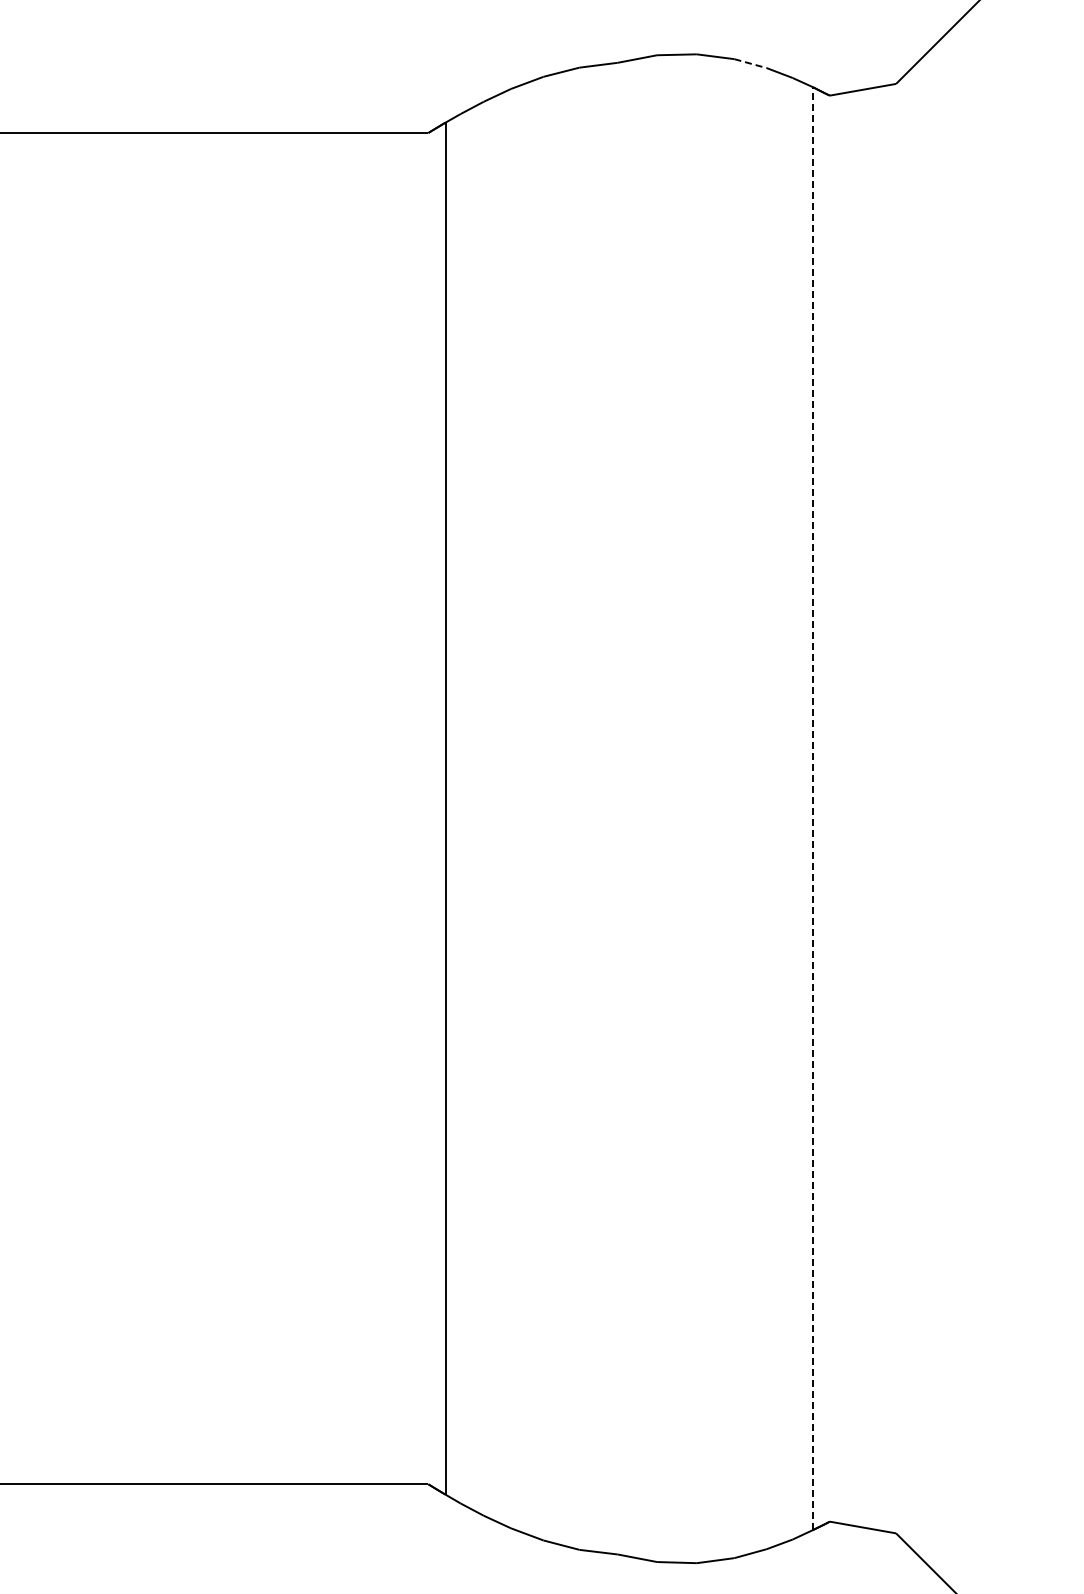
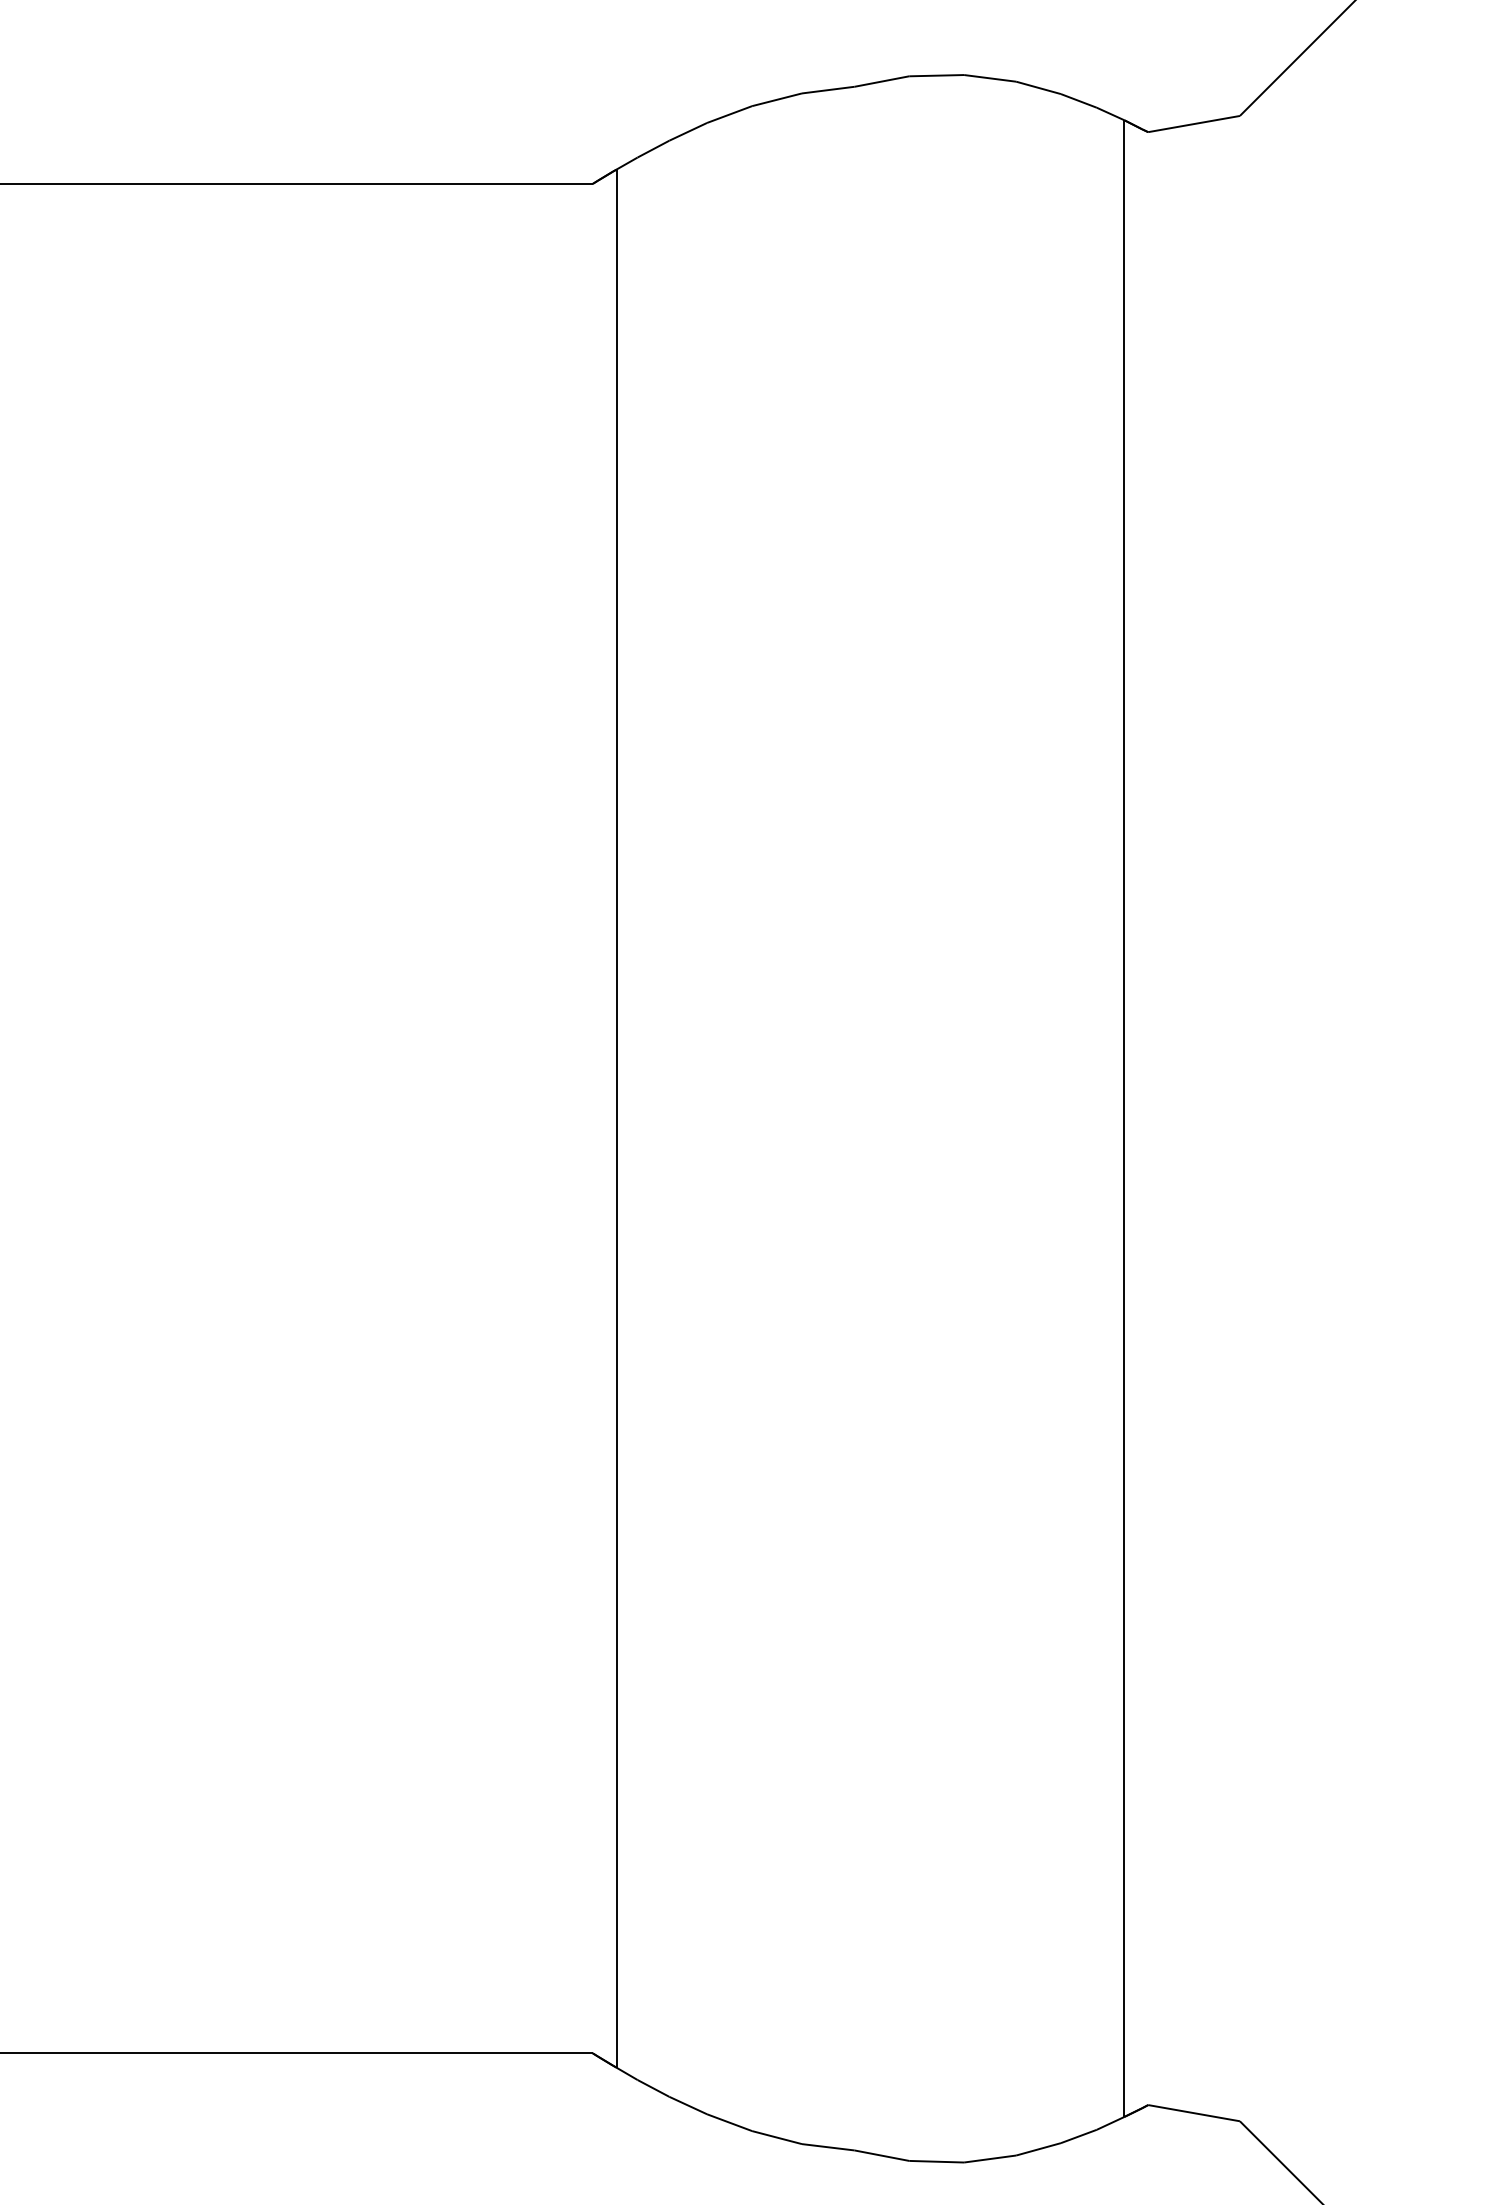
line: (750, 63) -> (1038, 87), dashed -> solid
line: (812, 808) -> (1124, 1118), dashed -> solid

